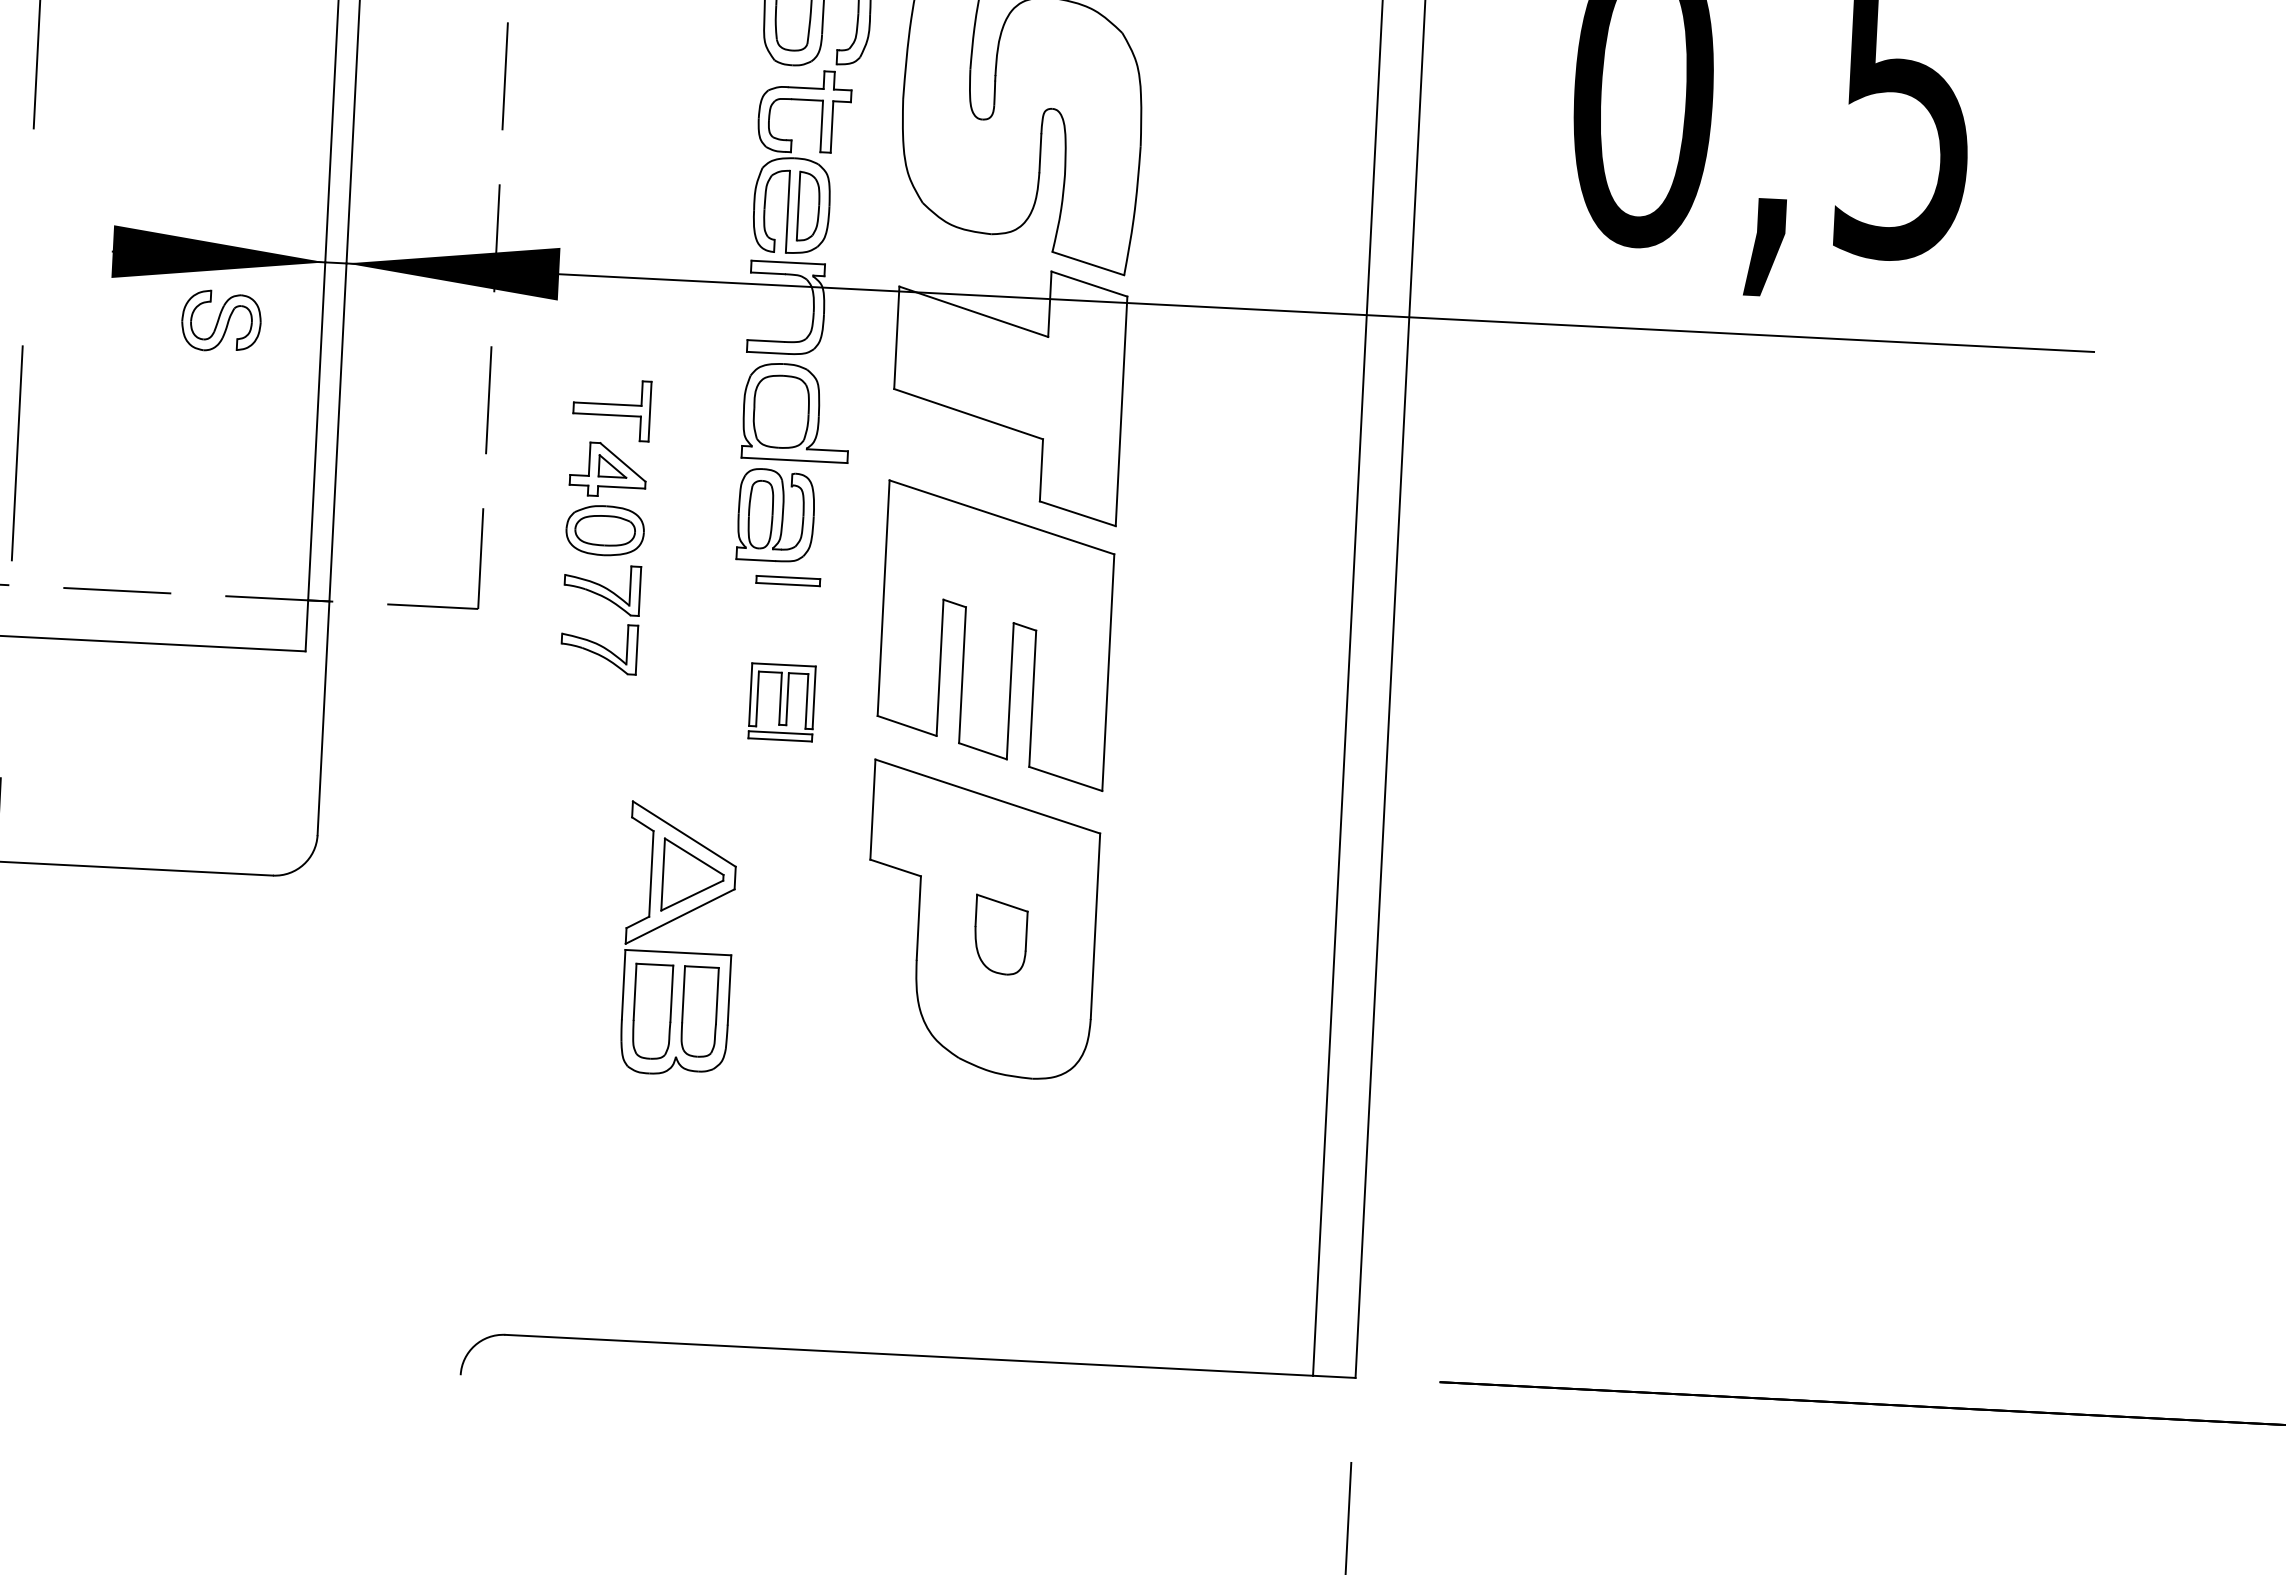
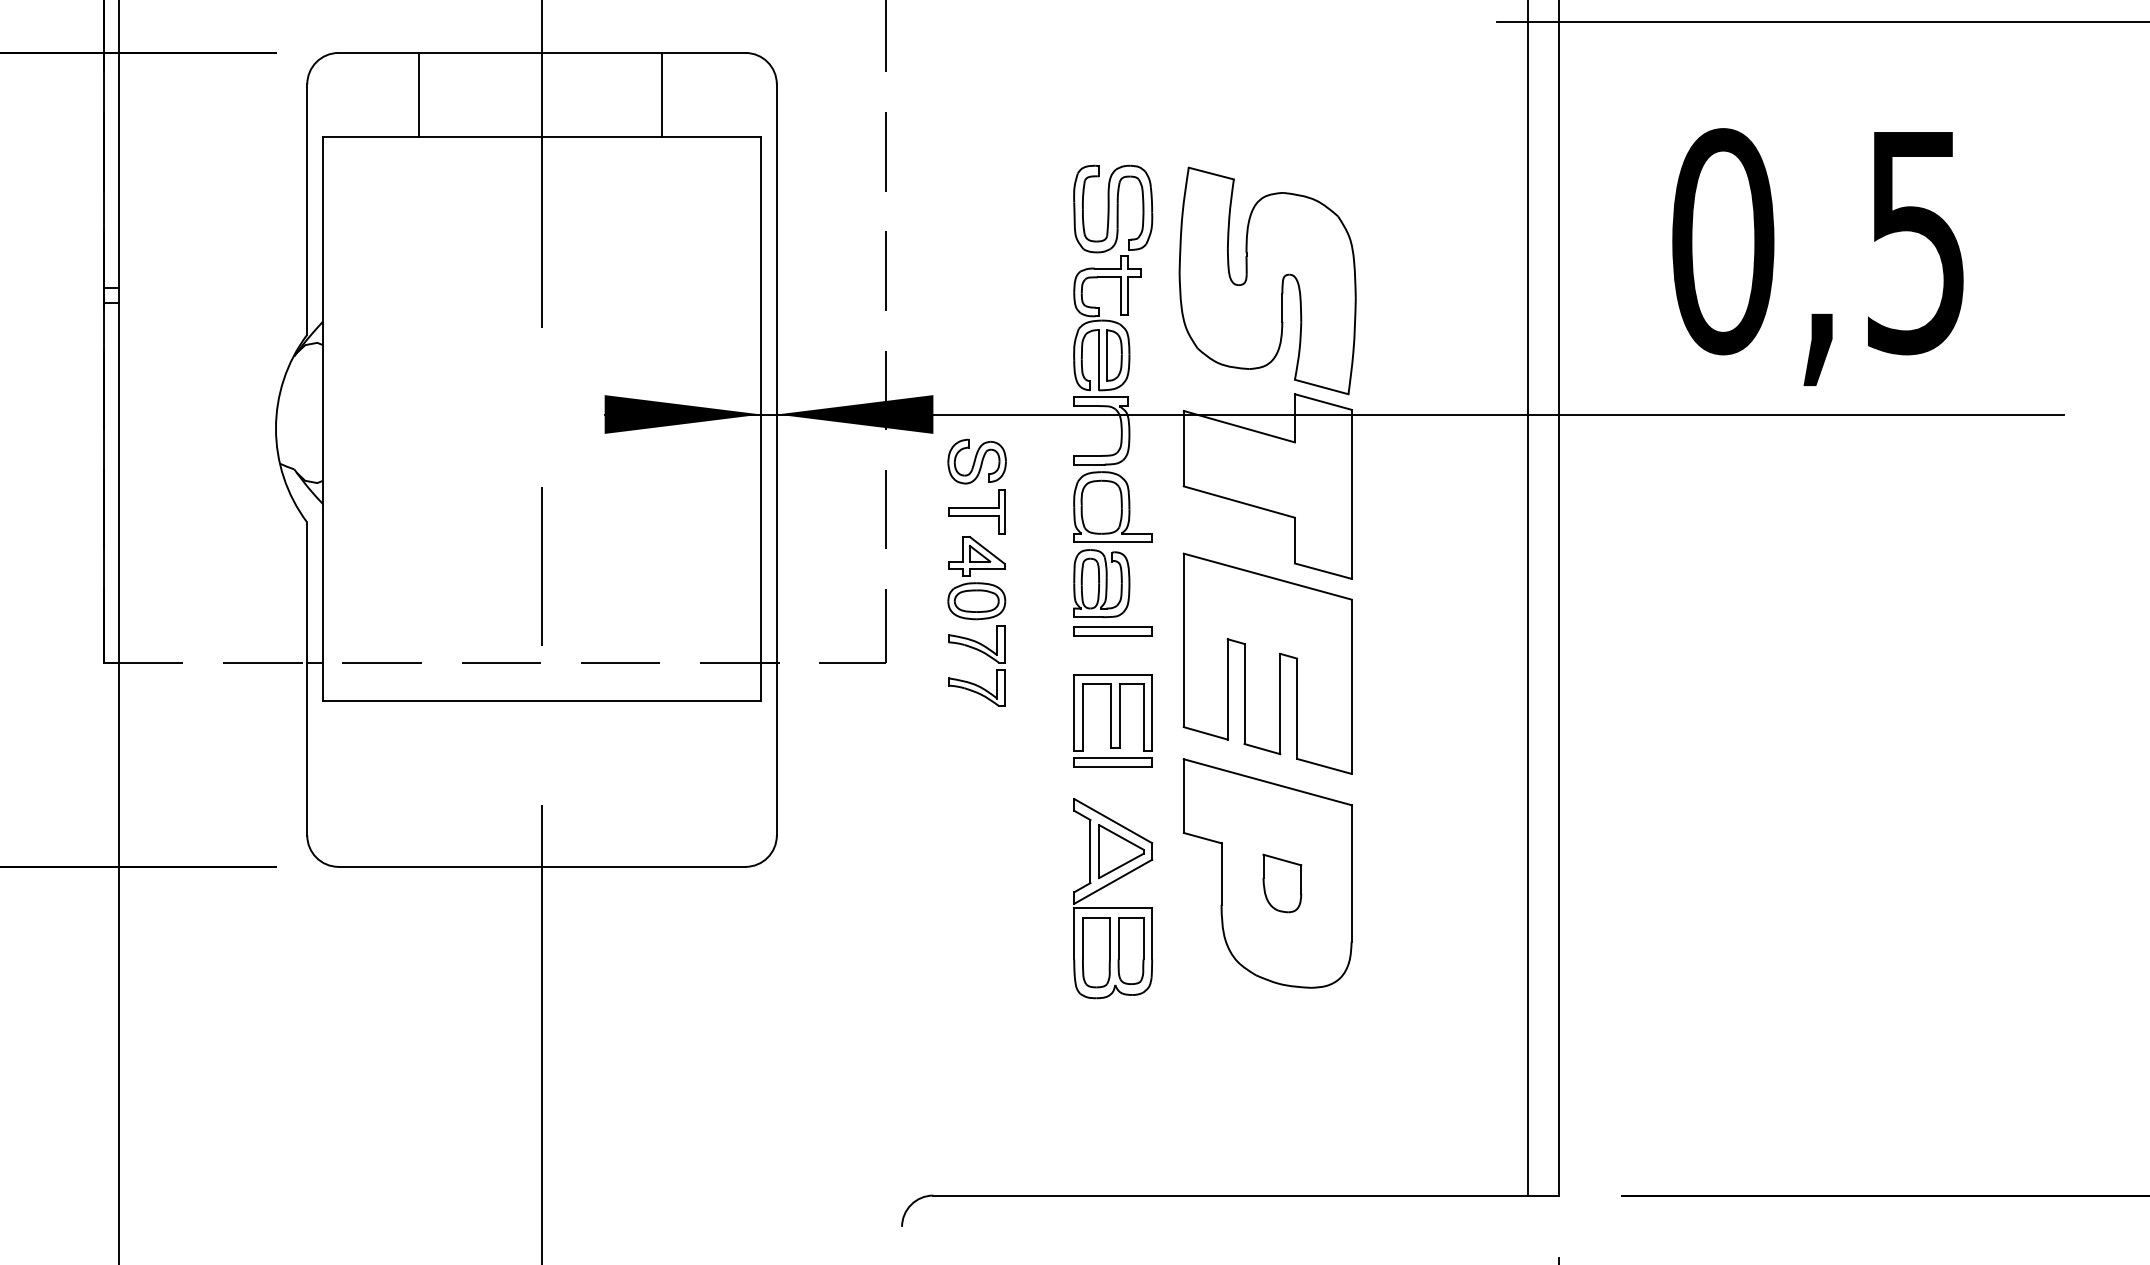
part: (220, 321) -> (976, 461), moved
part: (787, 581) -> (1112, 631), size x1.67
part: (781, 702) -> (1112, 720), size x1.67
part: (678, 951) -> (1113, 907), moved

